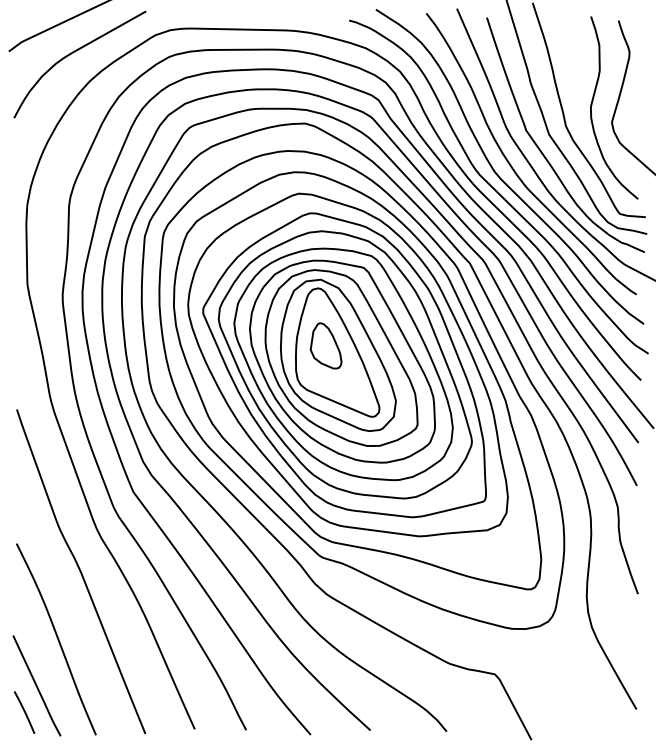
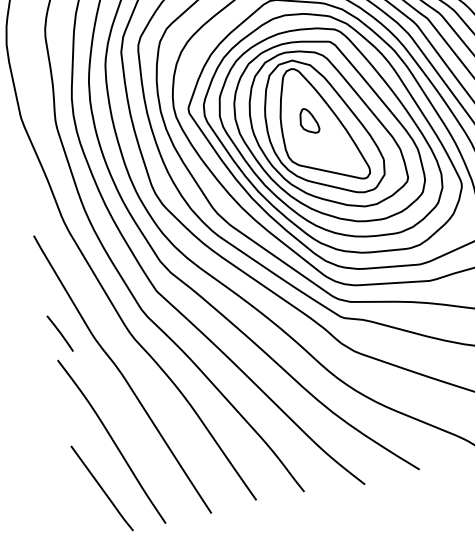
part: (325, 345) -> (308, 120), size x0.6
line: (24, 712) -> (60, 333), moved

